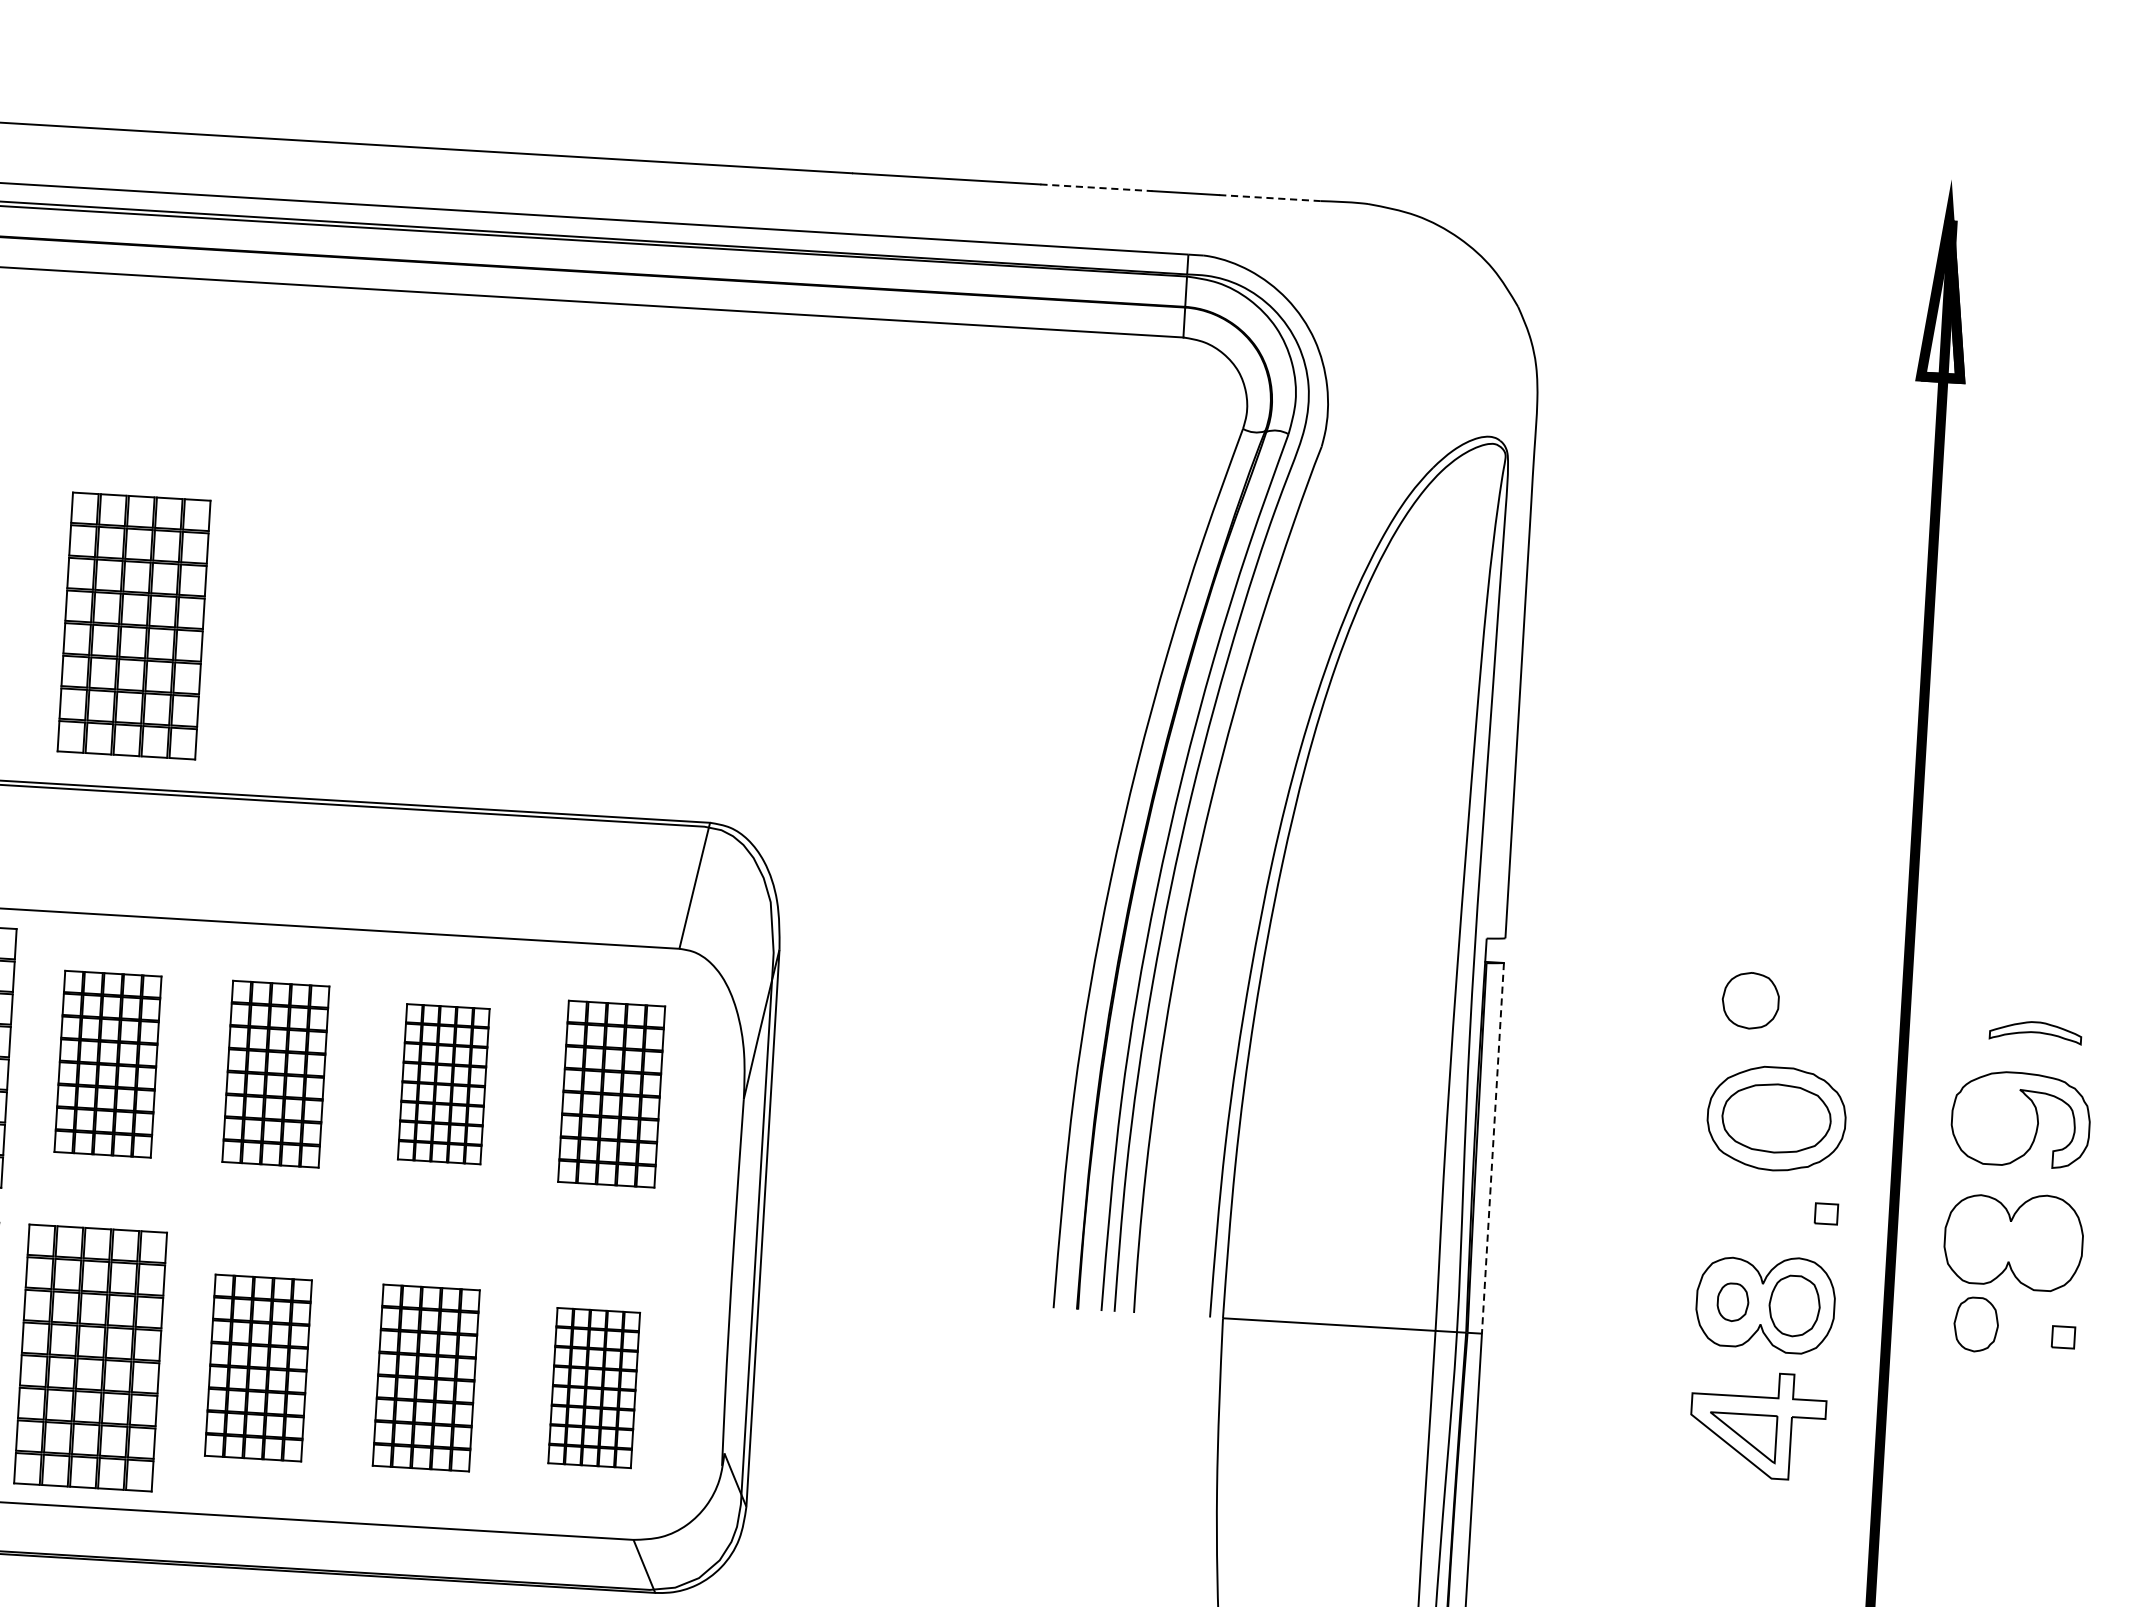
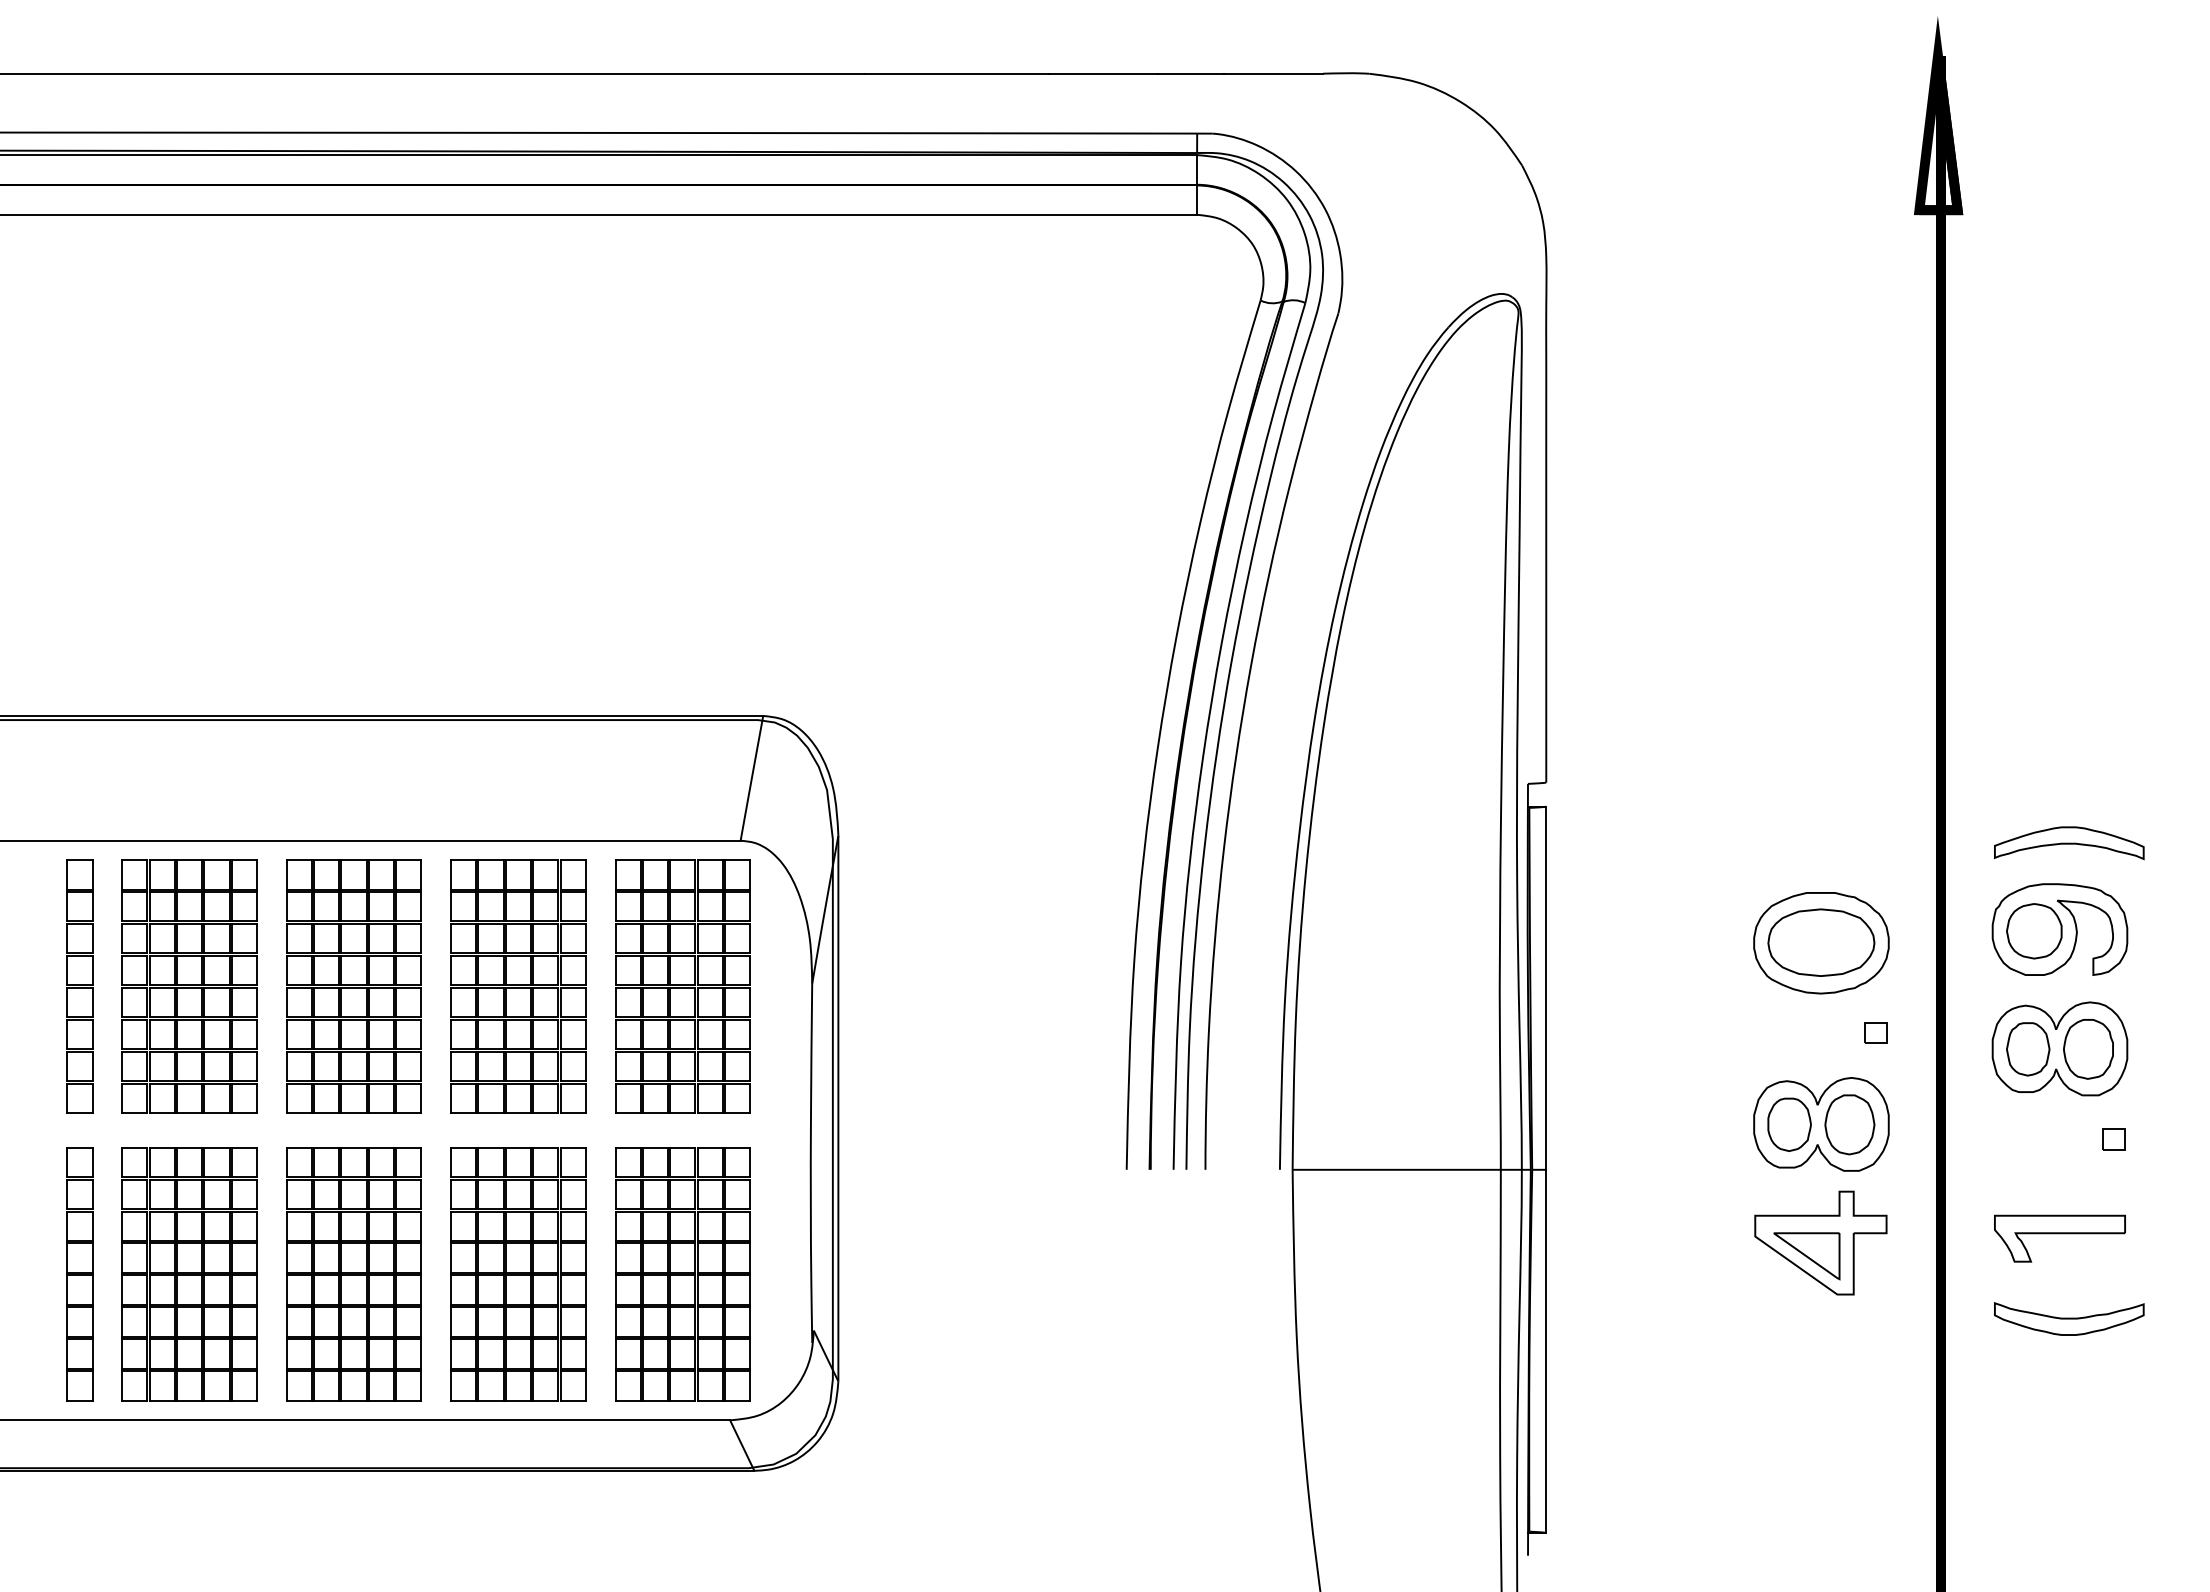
line: (1096, 187) -> (1103, 73), dashed -> solid
line: (1269, 197) -> (1273, 73), dashed -> solid
part: (133, 626) -> (189, 557), removed
part: (1750, 1000) -> (2034, 931), moved
part: (2035, 1032) -> (2069, 843), size x1.67
part: (107, 1064) -> (189, 986), size x1.43
part: (275, 1074) -> (353, 986), size x1.43
part: (443, 1084) -> (518, 986), size x1.67
part: (611, 1094) -> (682, 986), size x1.43
line: (1493, 1148) -> (1546, 988), dashed -> solid
part: (2042, 1243) -> (2088, 1049), added
part: (1733, 1302) -> (1789, 1124), size x1.43
part: (1976, 1324) -> (2028, 1049), moved
part: (257, 1368) -> (353, 1274), size x1.43
part: (426, 1378) -> (518, 1274), size x1.43
part: (593, 1388) -> (682, 1274), size x1.67
part: (2001, 1434) -> (2059, 1238), added
part: (2007, 1517) -> (2069, 1318), added

